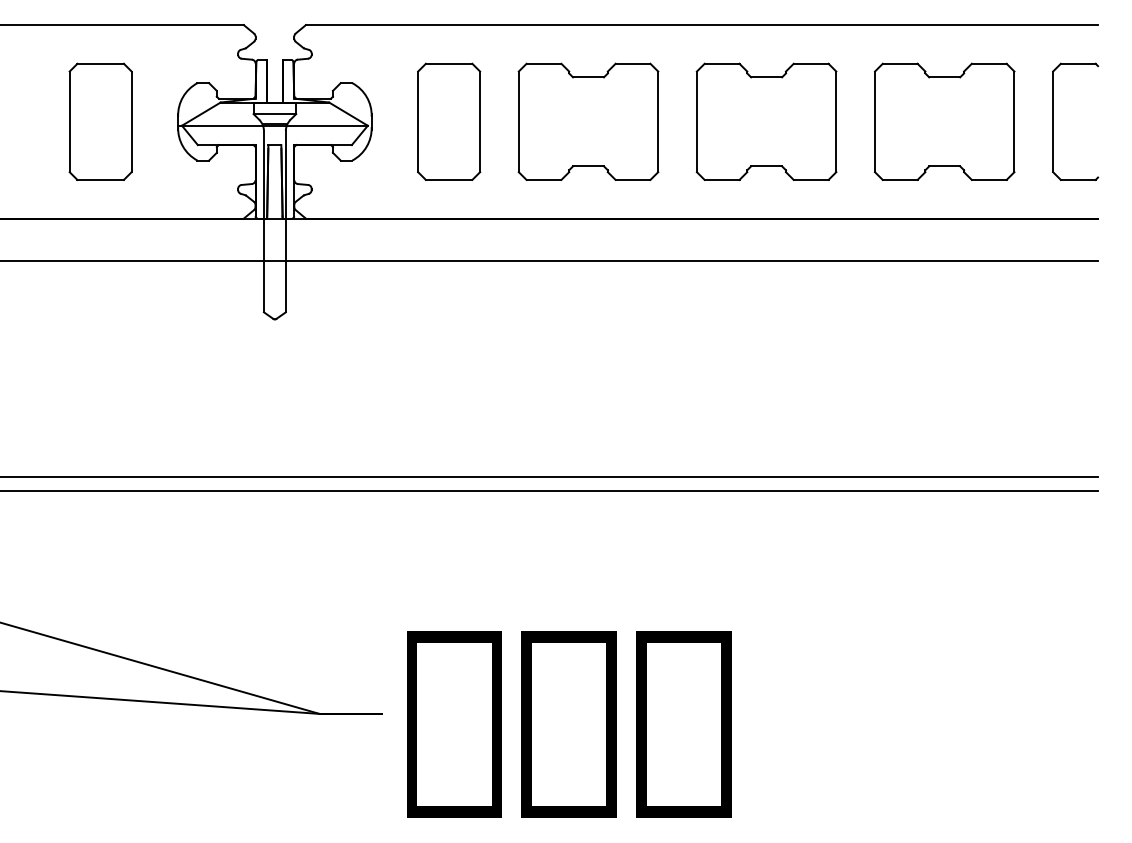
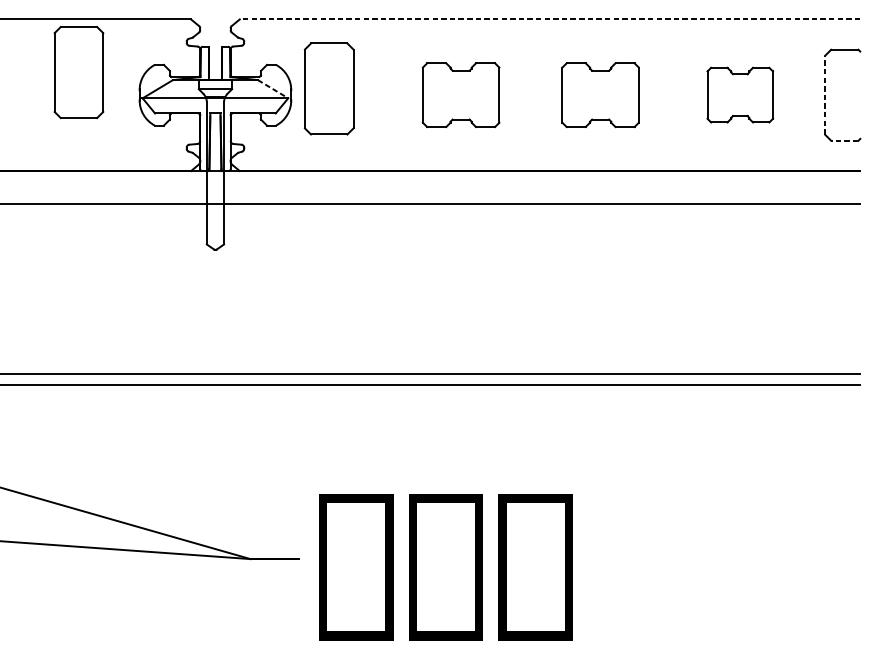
line: (701, 25) -> (549, 19), solid -> dashed
line: (348, 114) -> (273, 89), solid -> dashed
part: (100, 121) -> (78, 72), moved
part: (449, 121) -> (329, 88), moved
part: (588, 121) -> (461, 94), size x0.7
part: (766, 121) -> (600, 94), size x0.7
part: (944, 121) -> (740, 94), size x0.6
line: (1053, 121) -> (825, 94), solid -> dashed
line: (1077, 179) -> (844, 140), solid -> dashed

